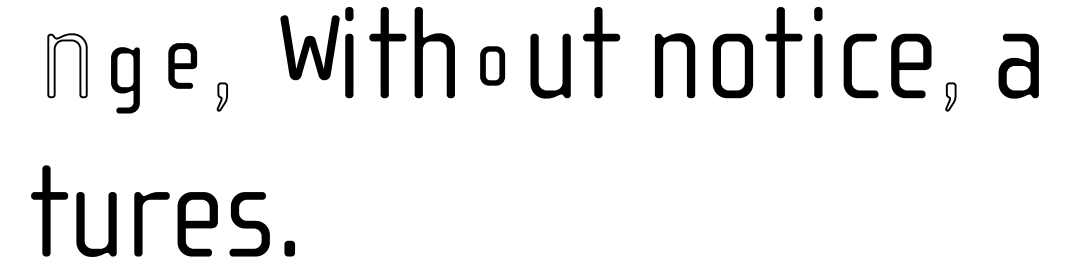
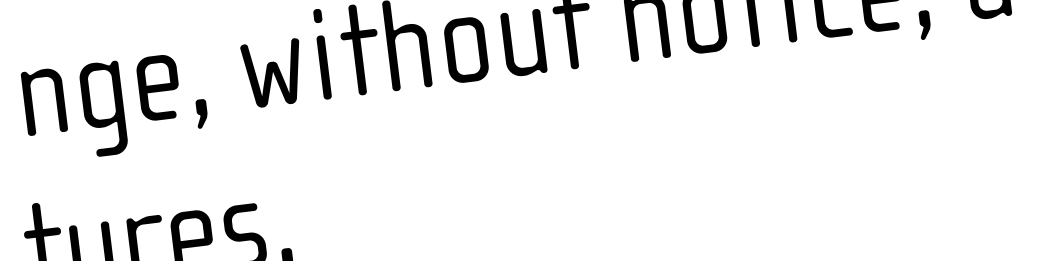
part: (309, 47) -> (272, 73), moved
fill: (67, 65) -> (44, 101), added
part: (182, 65) -> (158, 87), size x1.43
part: (492, 65) -> (466, 49), size x1.67
part: (125, 80) -> (103, 109), size x1.43
fill: (222, 96) -> (201, 113), added
fill: (950, 96) -> (924, 24), added

